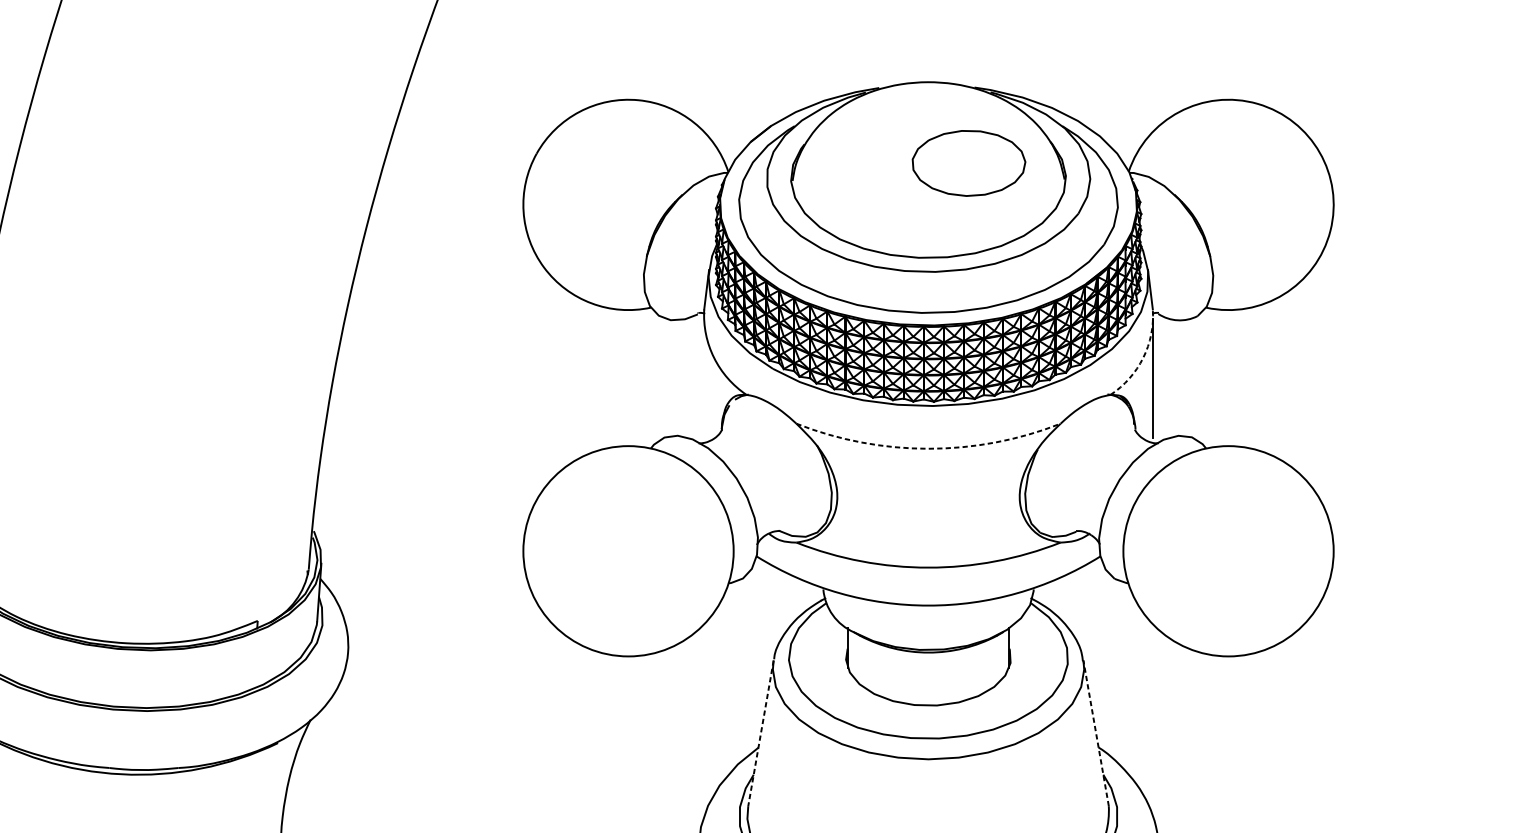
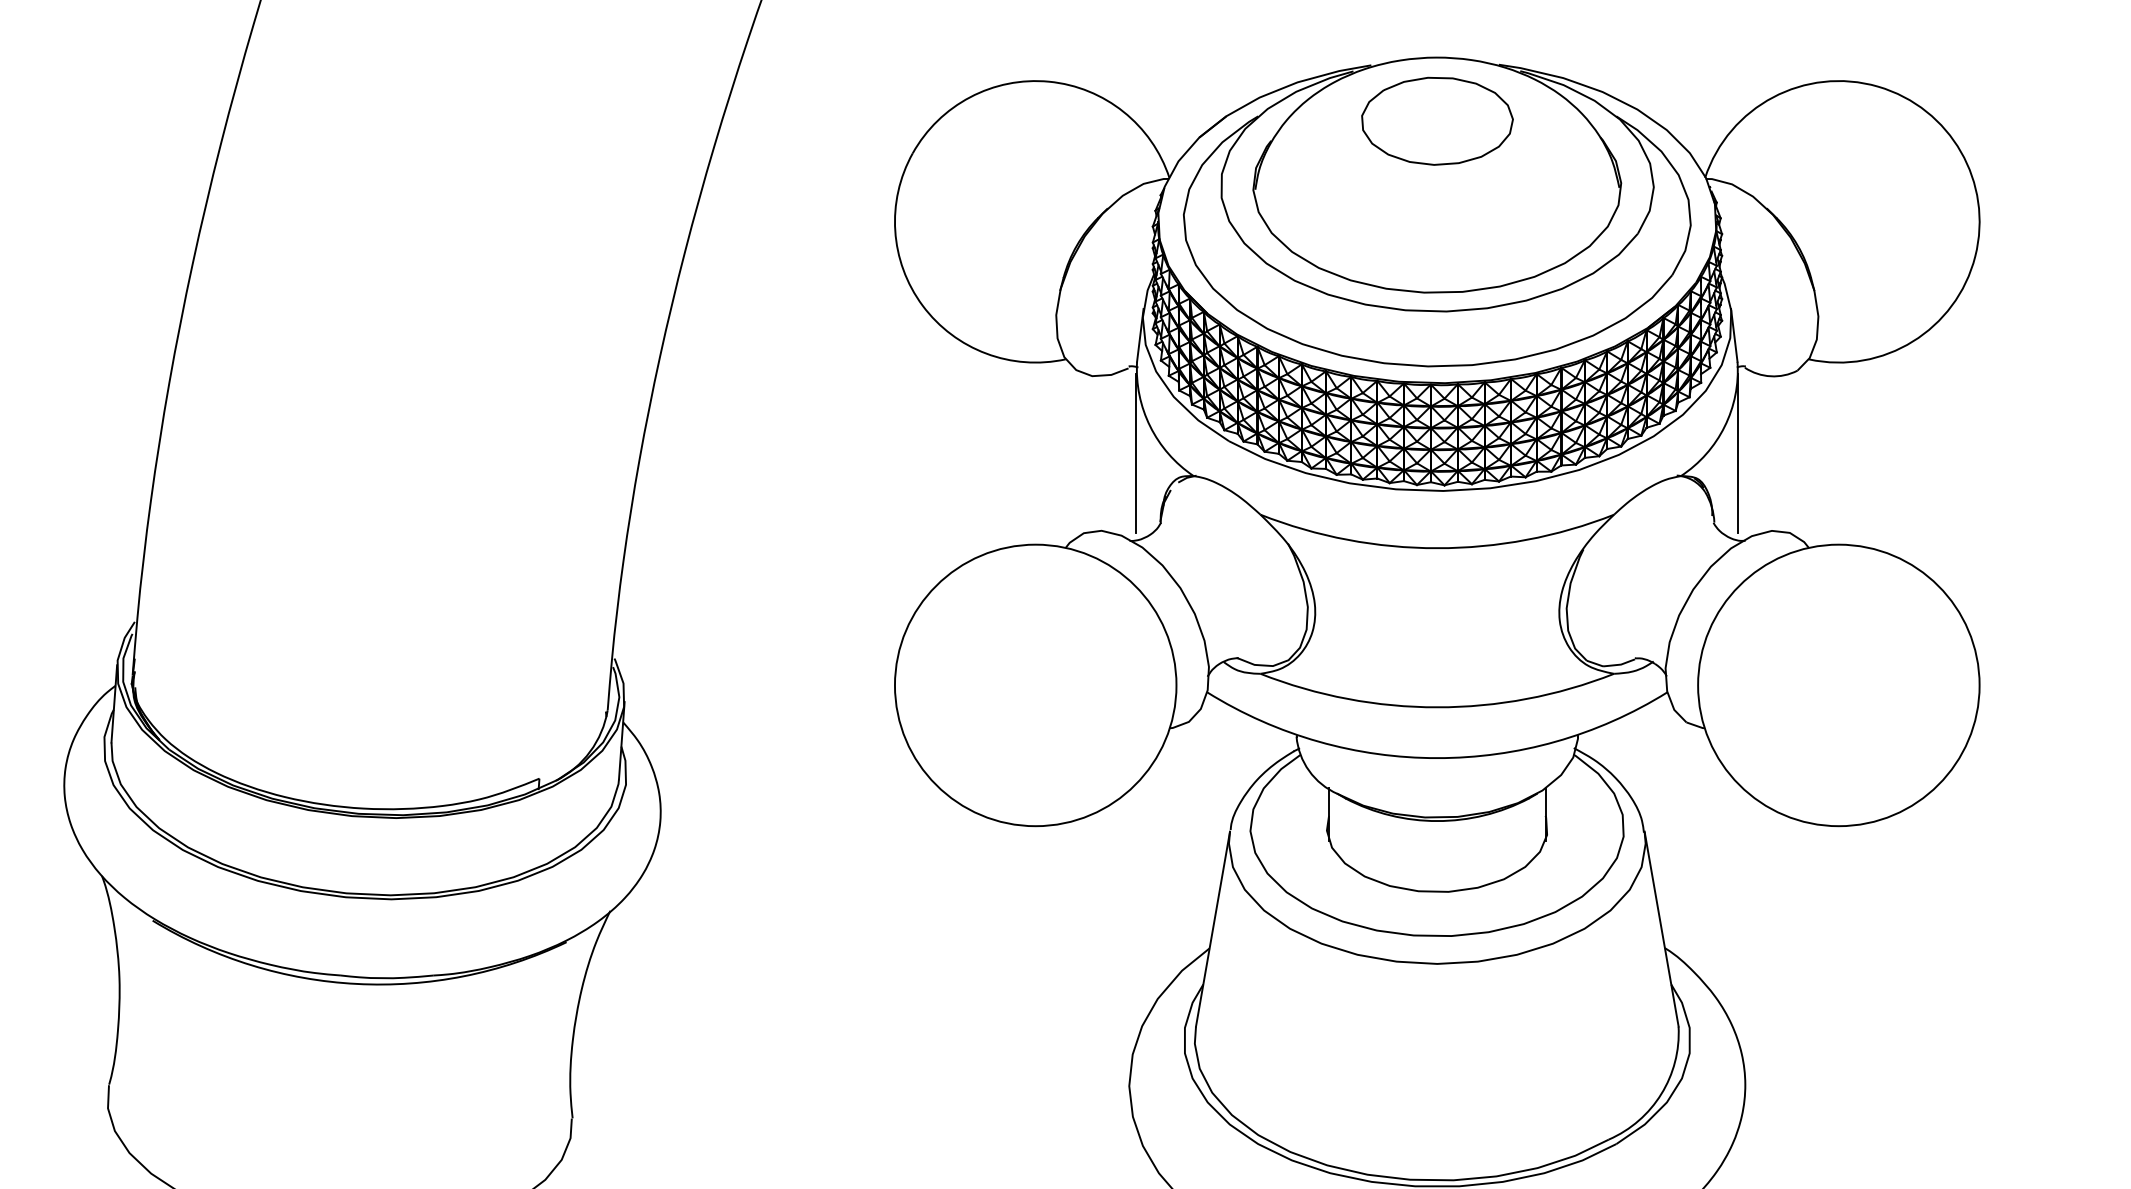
part: (969, 162) -> (1437, 120), moved
arc: (1143, 357) -> (1724, 426), dashed -> solid
line: (703, 378) -> (1136, 453), added
arc: (928, 448) -> (1437, 548), dashed -> solid
line: (761, 733) -> (1213, 929), dashed -> solid
line: (1096, 733) -> (1661, 929), dashed -> solid

